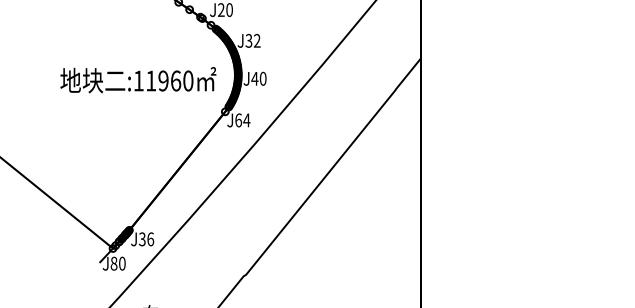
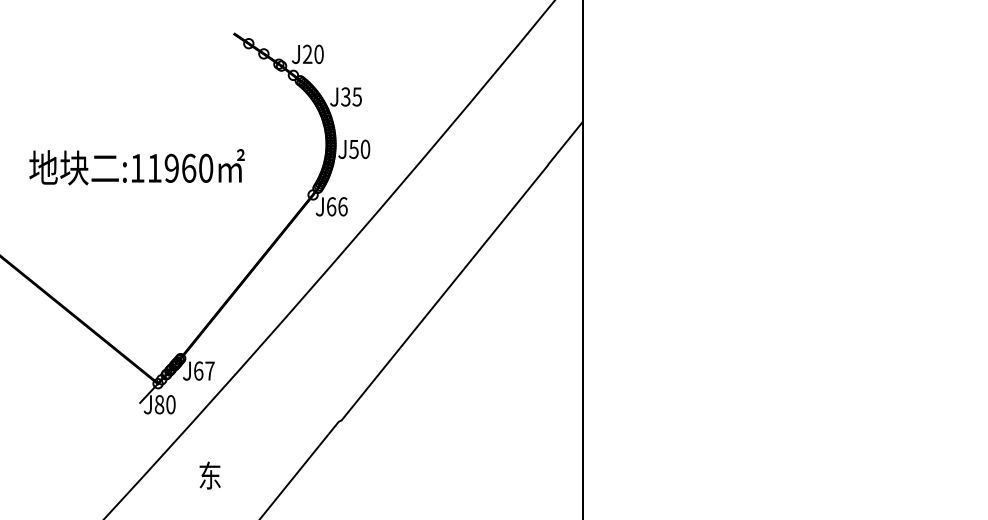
text: (256, 40) -> (356, 96), J32 -> J35
text: (254, 78) -> (353, 149), J40 -> J50
text: (137, 80) -> (136, 167), moved
text: (246, 120) -> (342, 206), J64 -> J66
text: (145, 238) -> (203, 370), J36 -> J67

